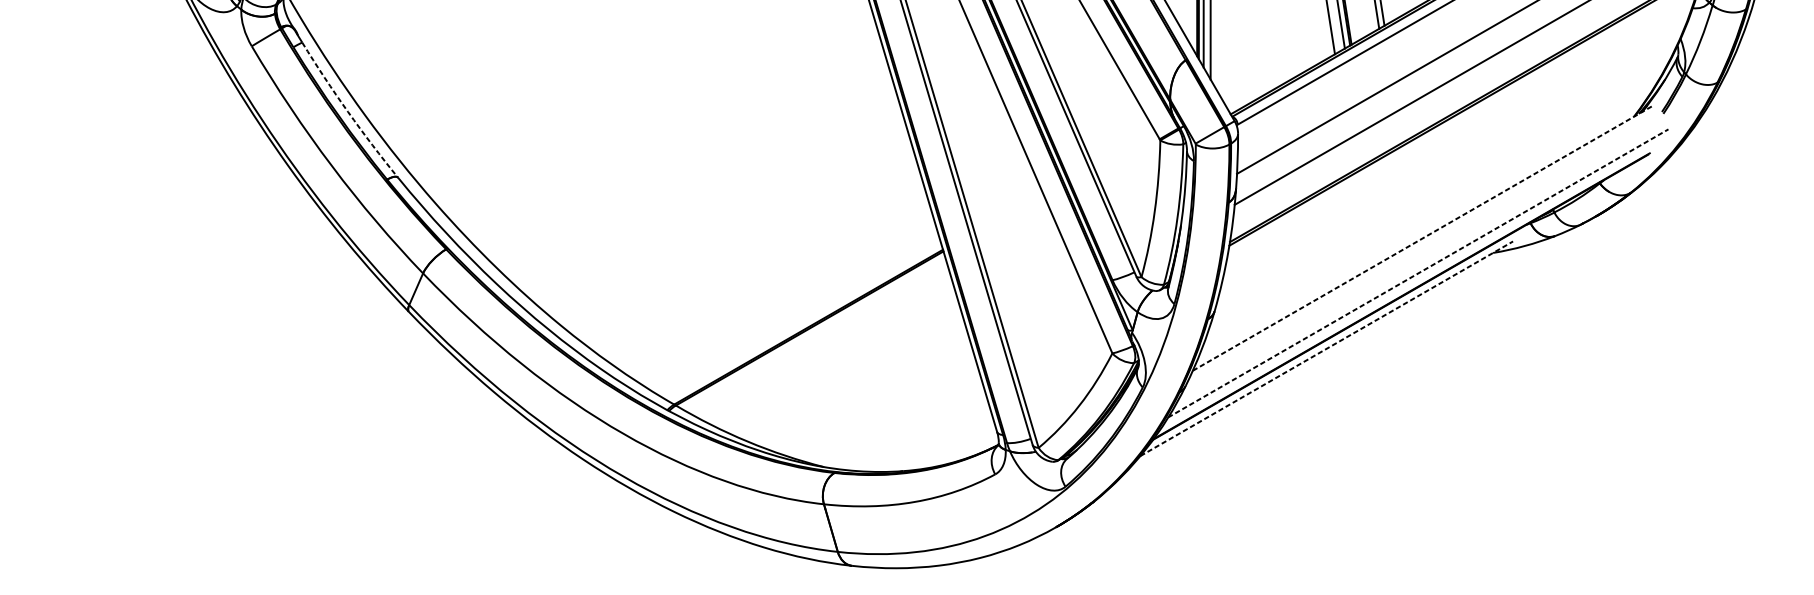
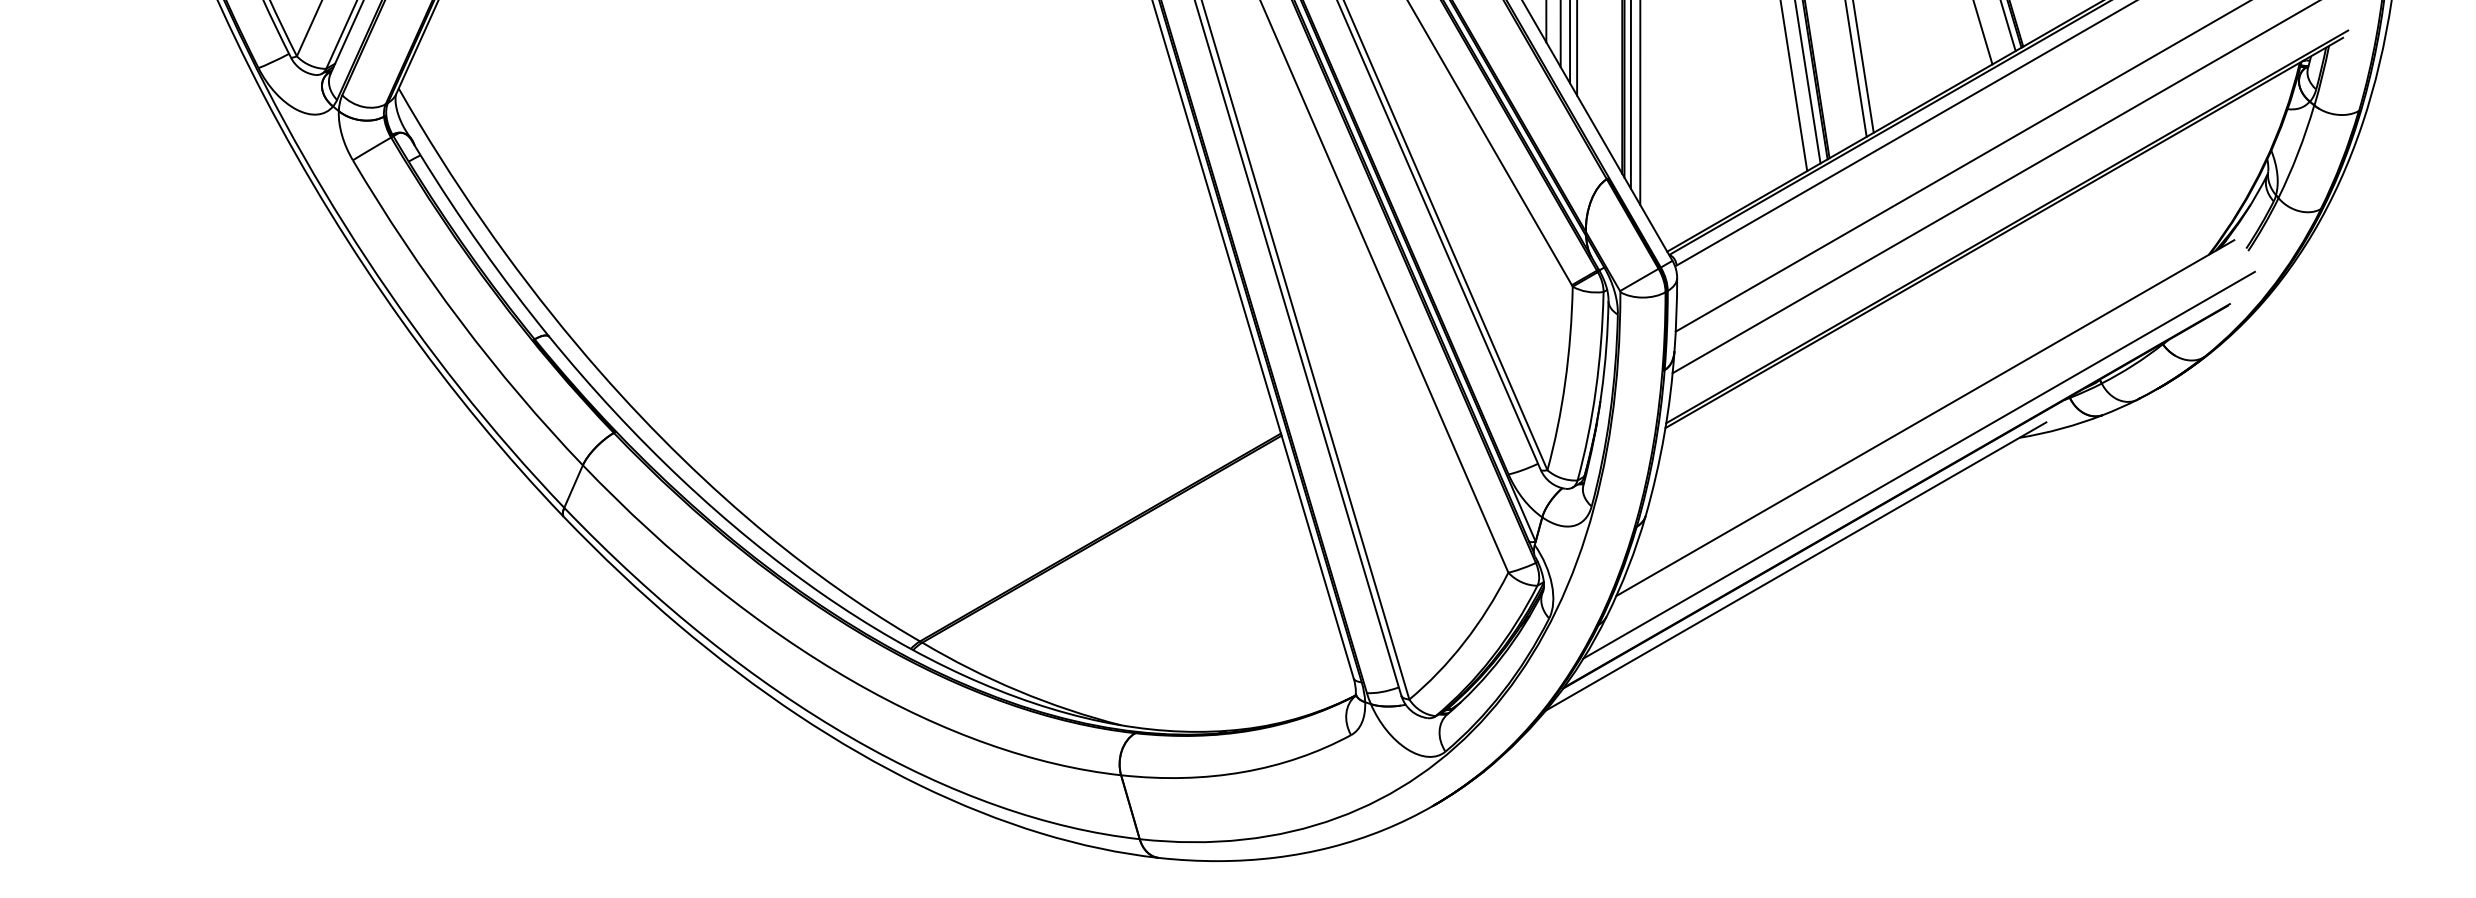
arc: (348, 111) -> (482, 248), dashed -> solid
line: (1423, 238) -> (1925, 418), dashed -> solid
line: (1418, 273) -> (1919, 465), dashed -> solid
line: (1326, 348) -> (1796, 566), dashed -> solid

